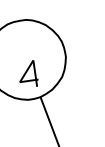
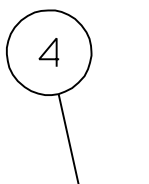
curve: (25, 74) -> (46, 52), moved

